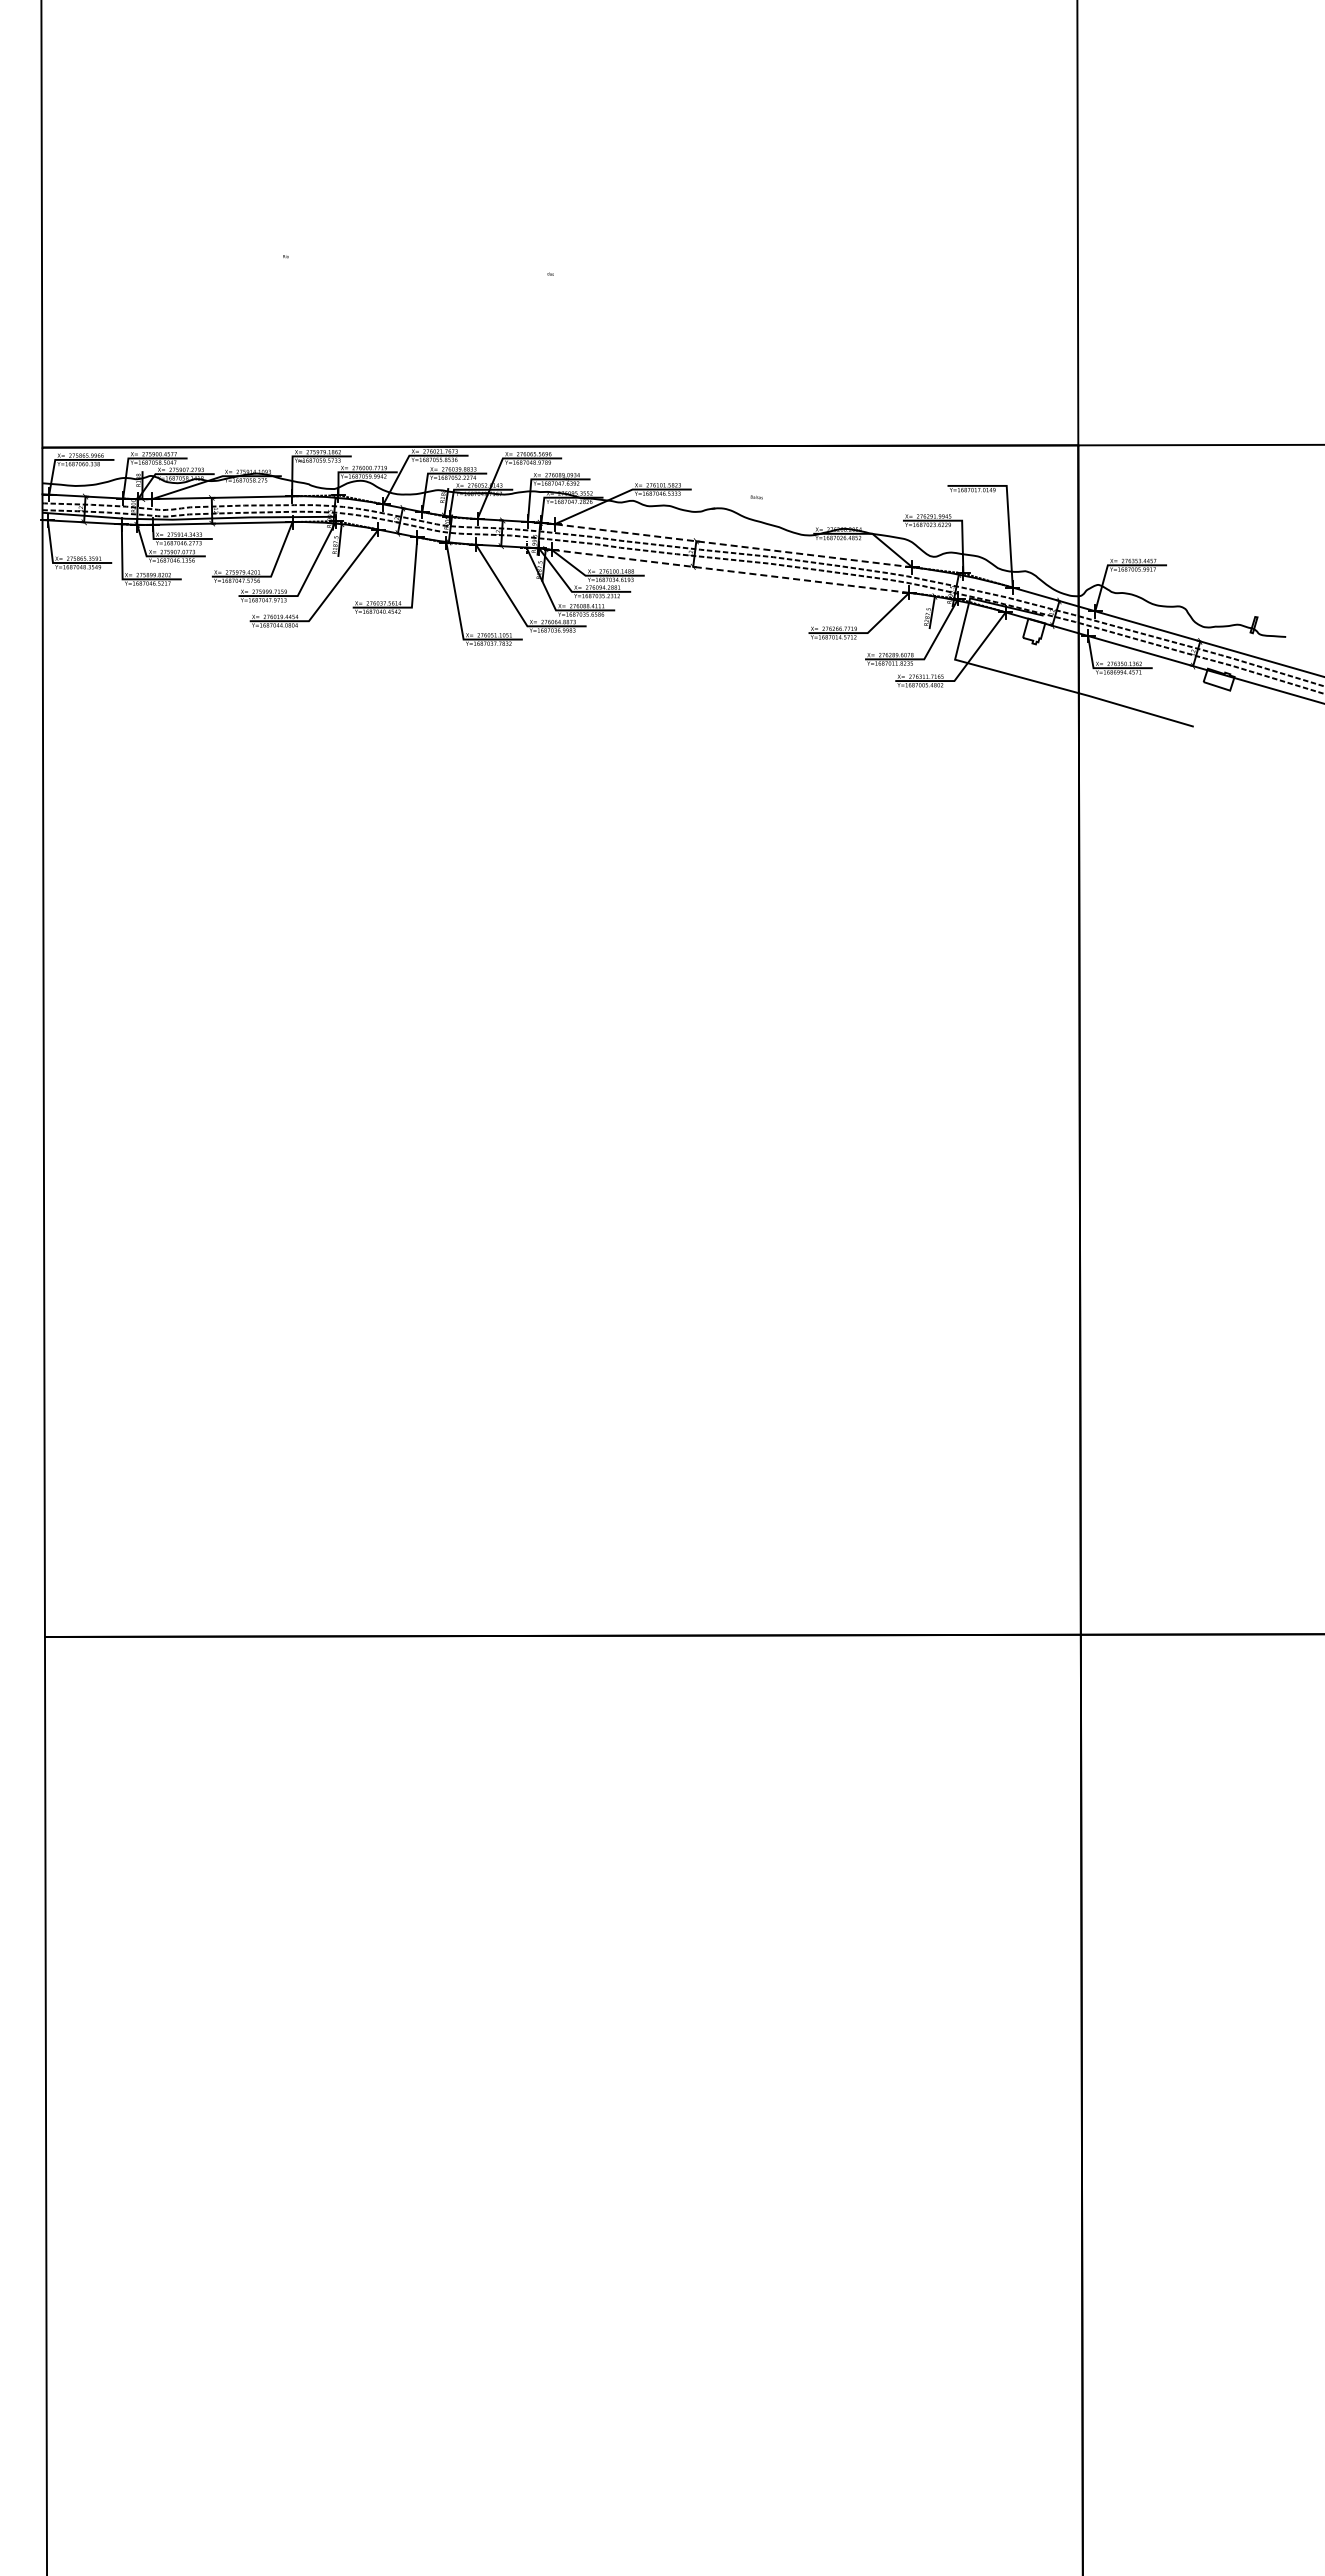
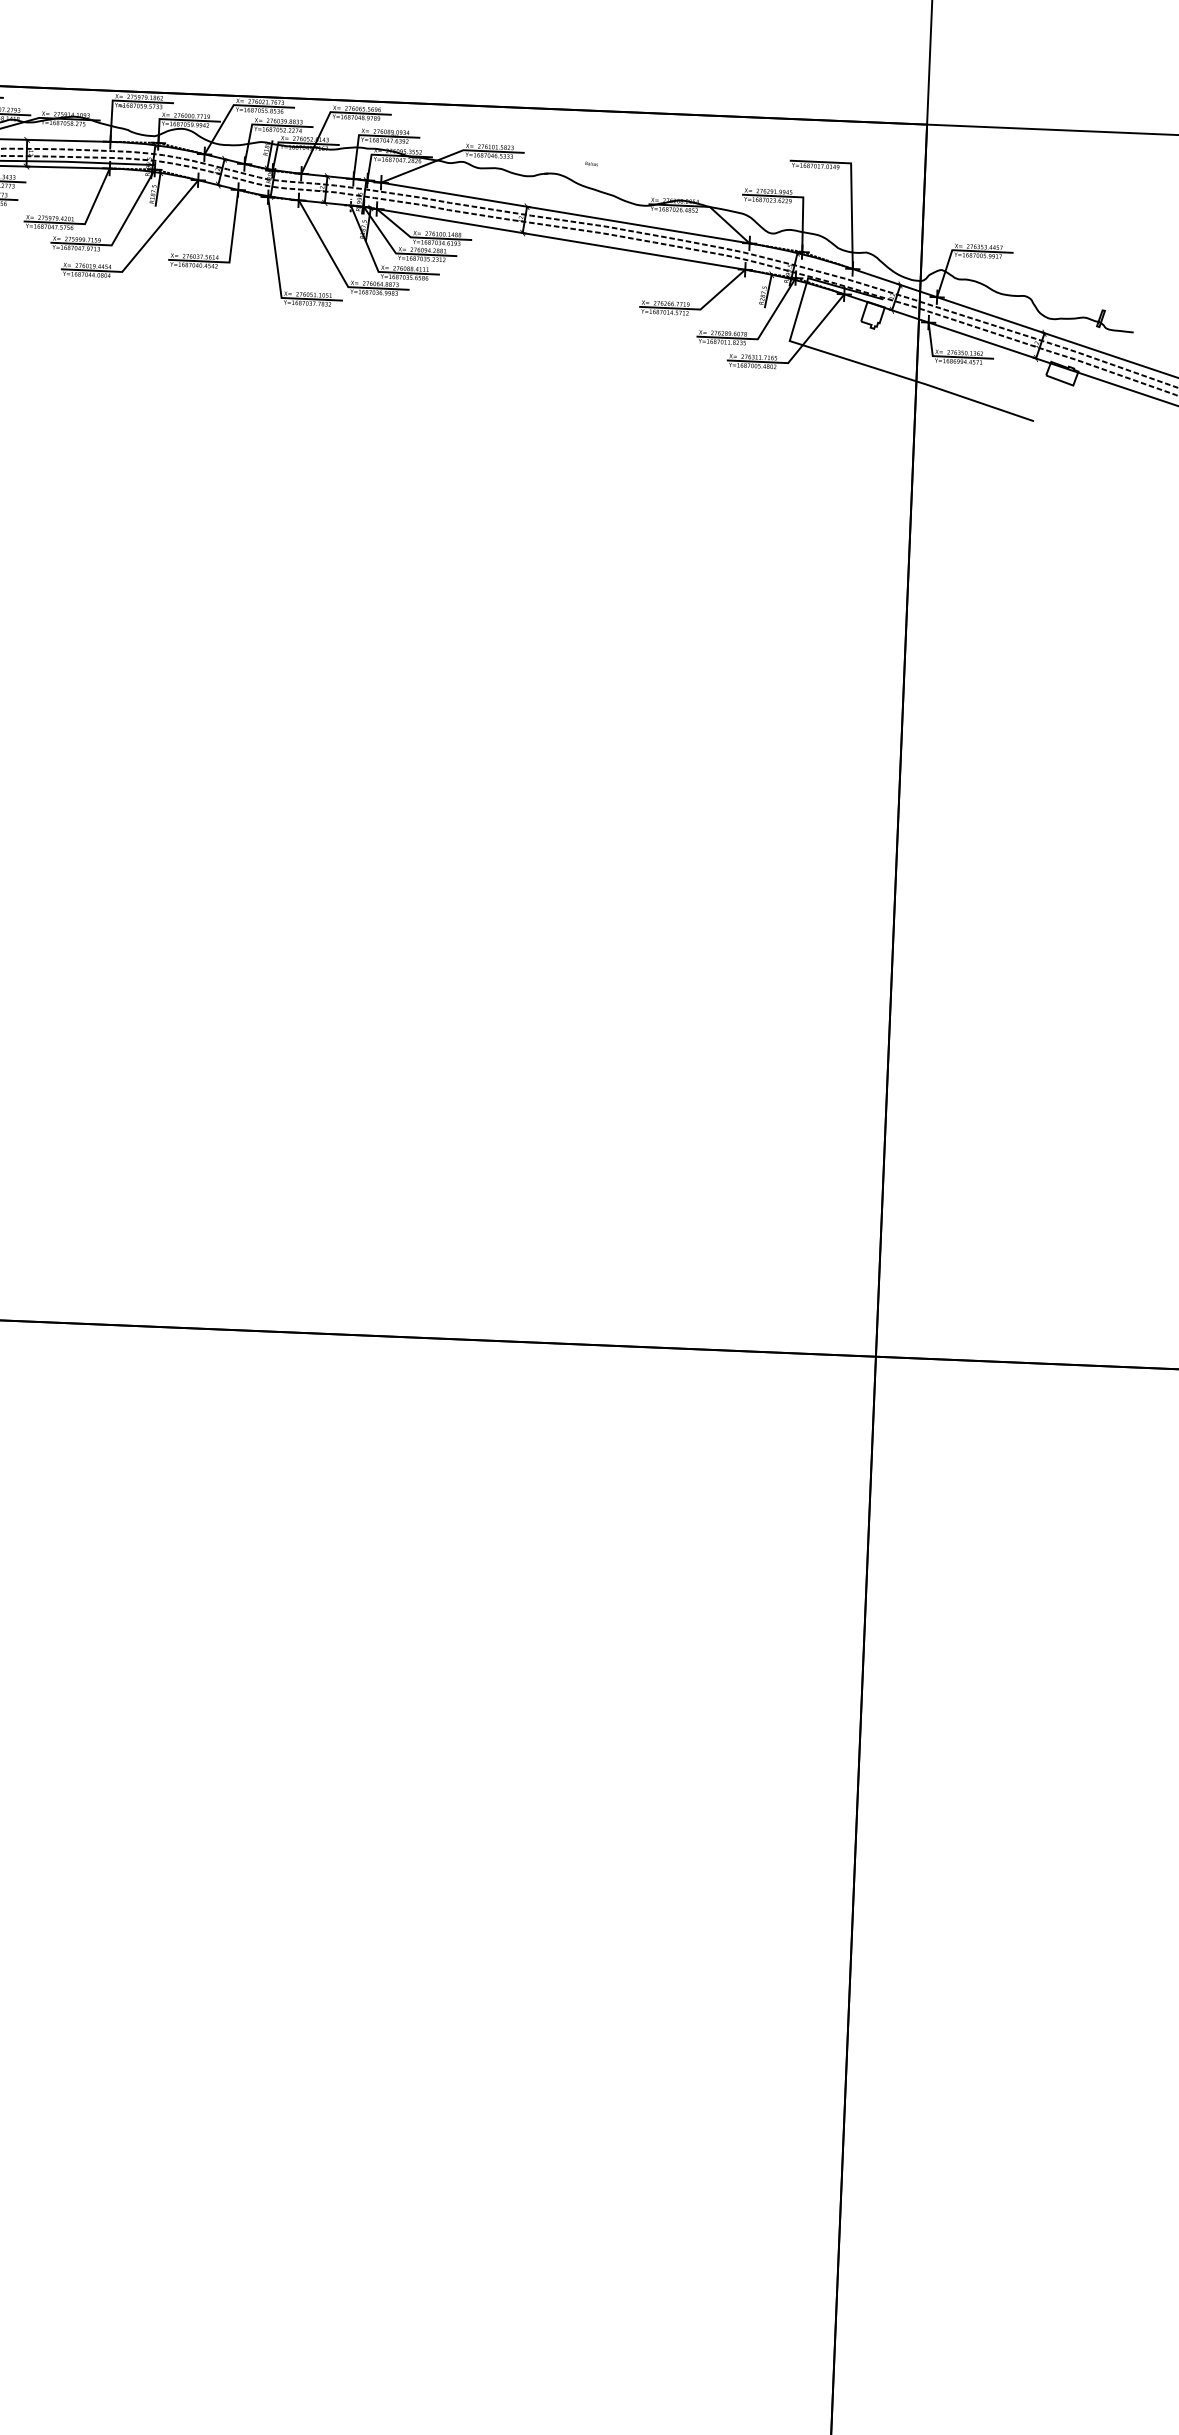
line: (733, 545) -> (565, 212), dashed -> solid
line: (729, 571) -> (560, 239), dashed -> solid

